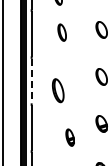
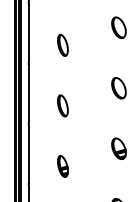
part: (61, 32) -> (62, 45), moved
line: (31, 81) -> (28, 94), dashed -> solid
part: (57, 90) -> (62, 105), size x0.71
part: (69, 137) -> (62, 166), moved

